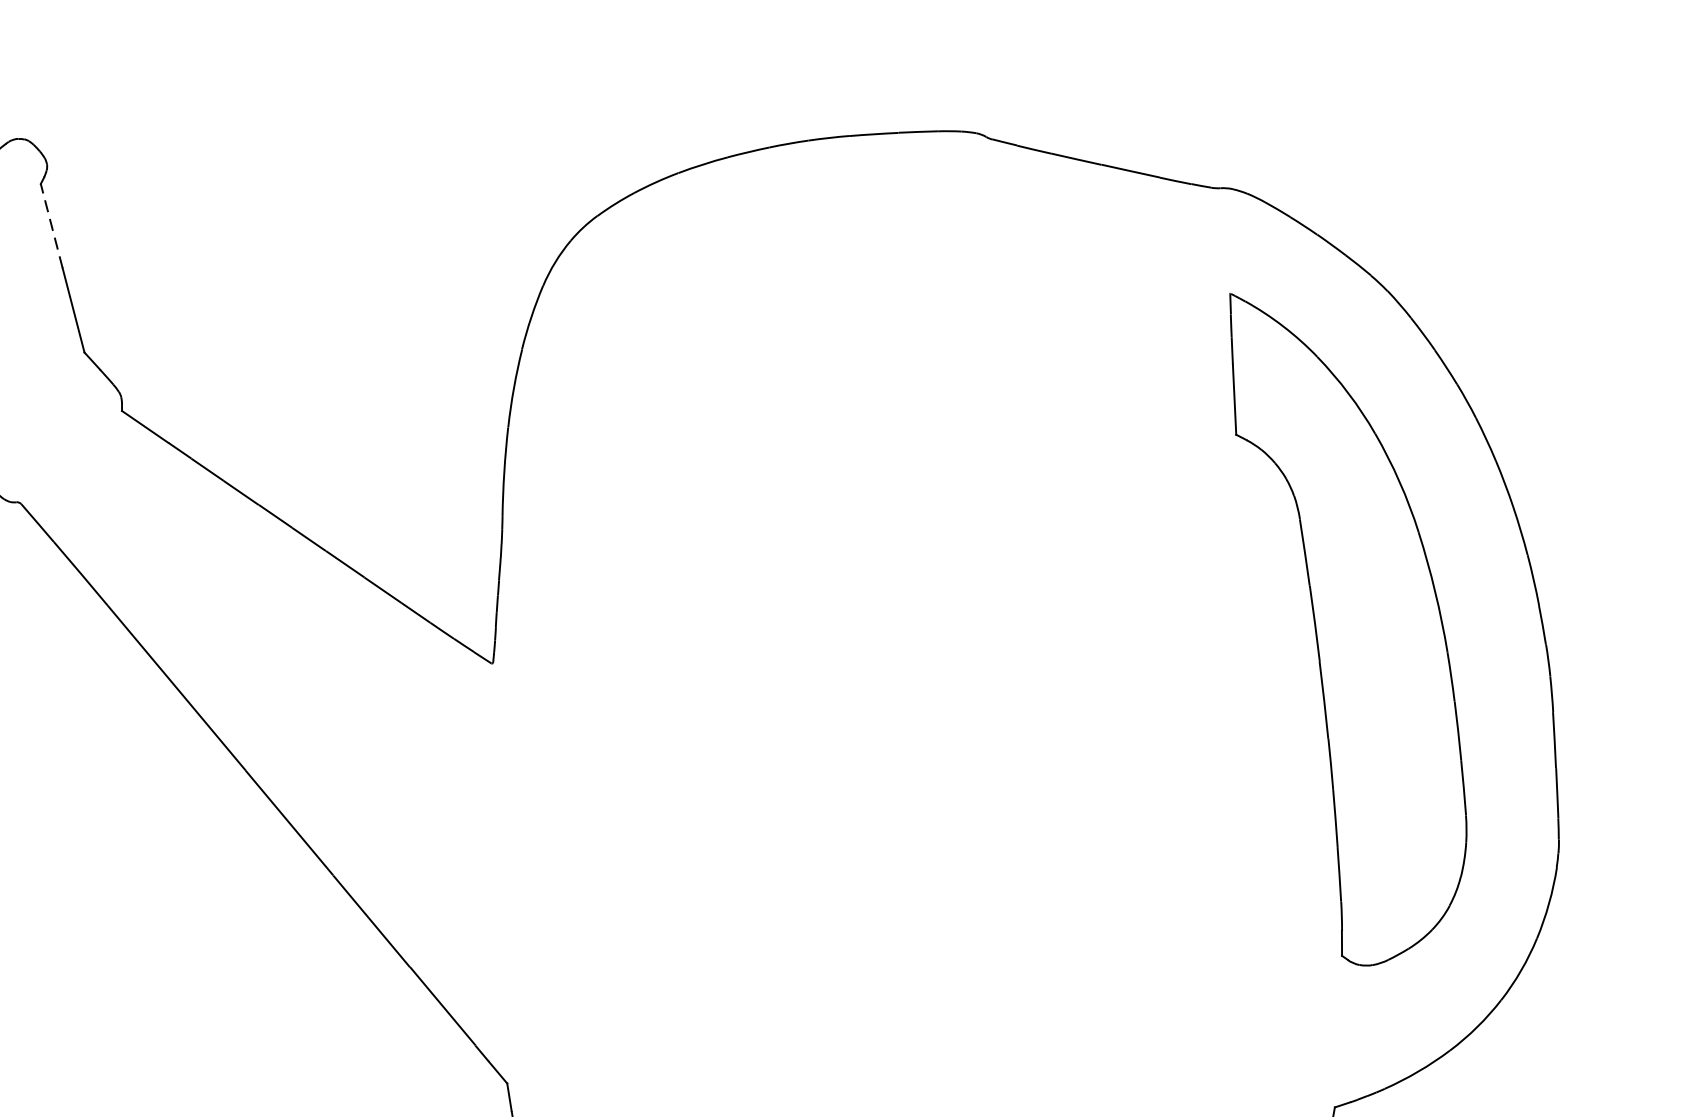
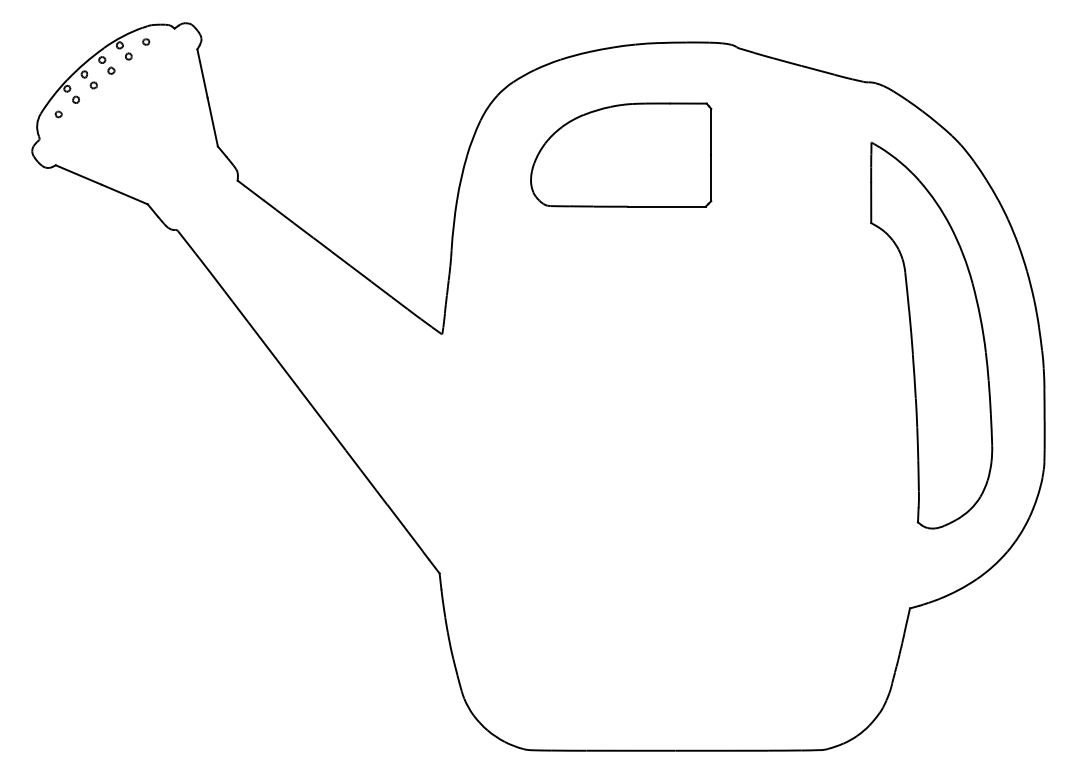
line: (51, 225) -> (202, 73), dashed -> solid
part: (792, 334) -> (621, 154), added

